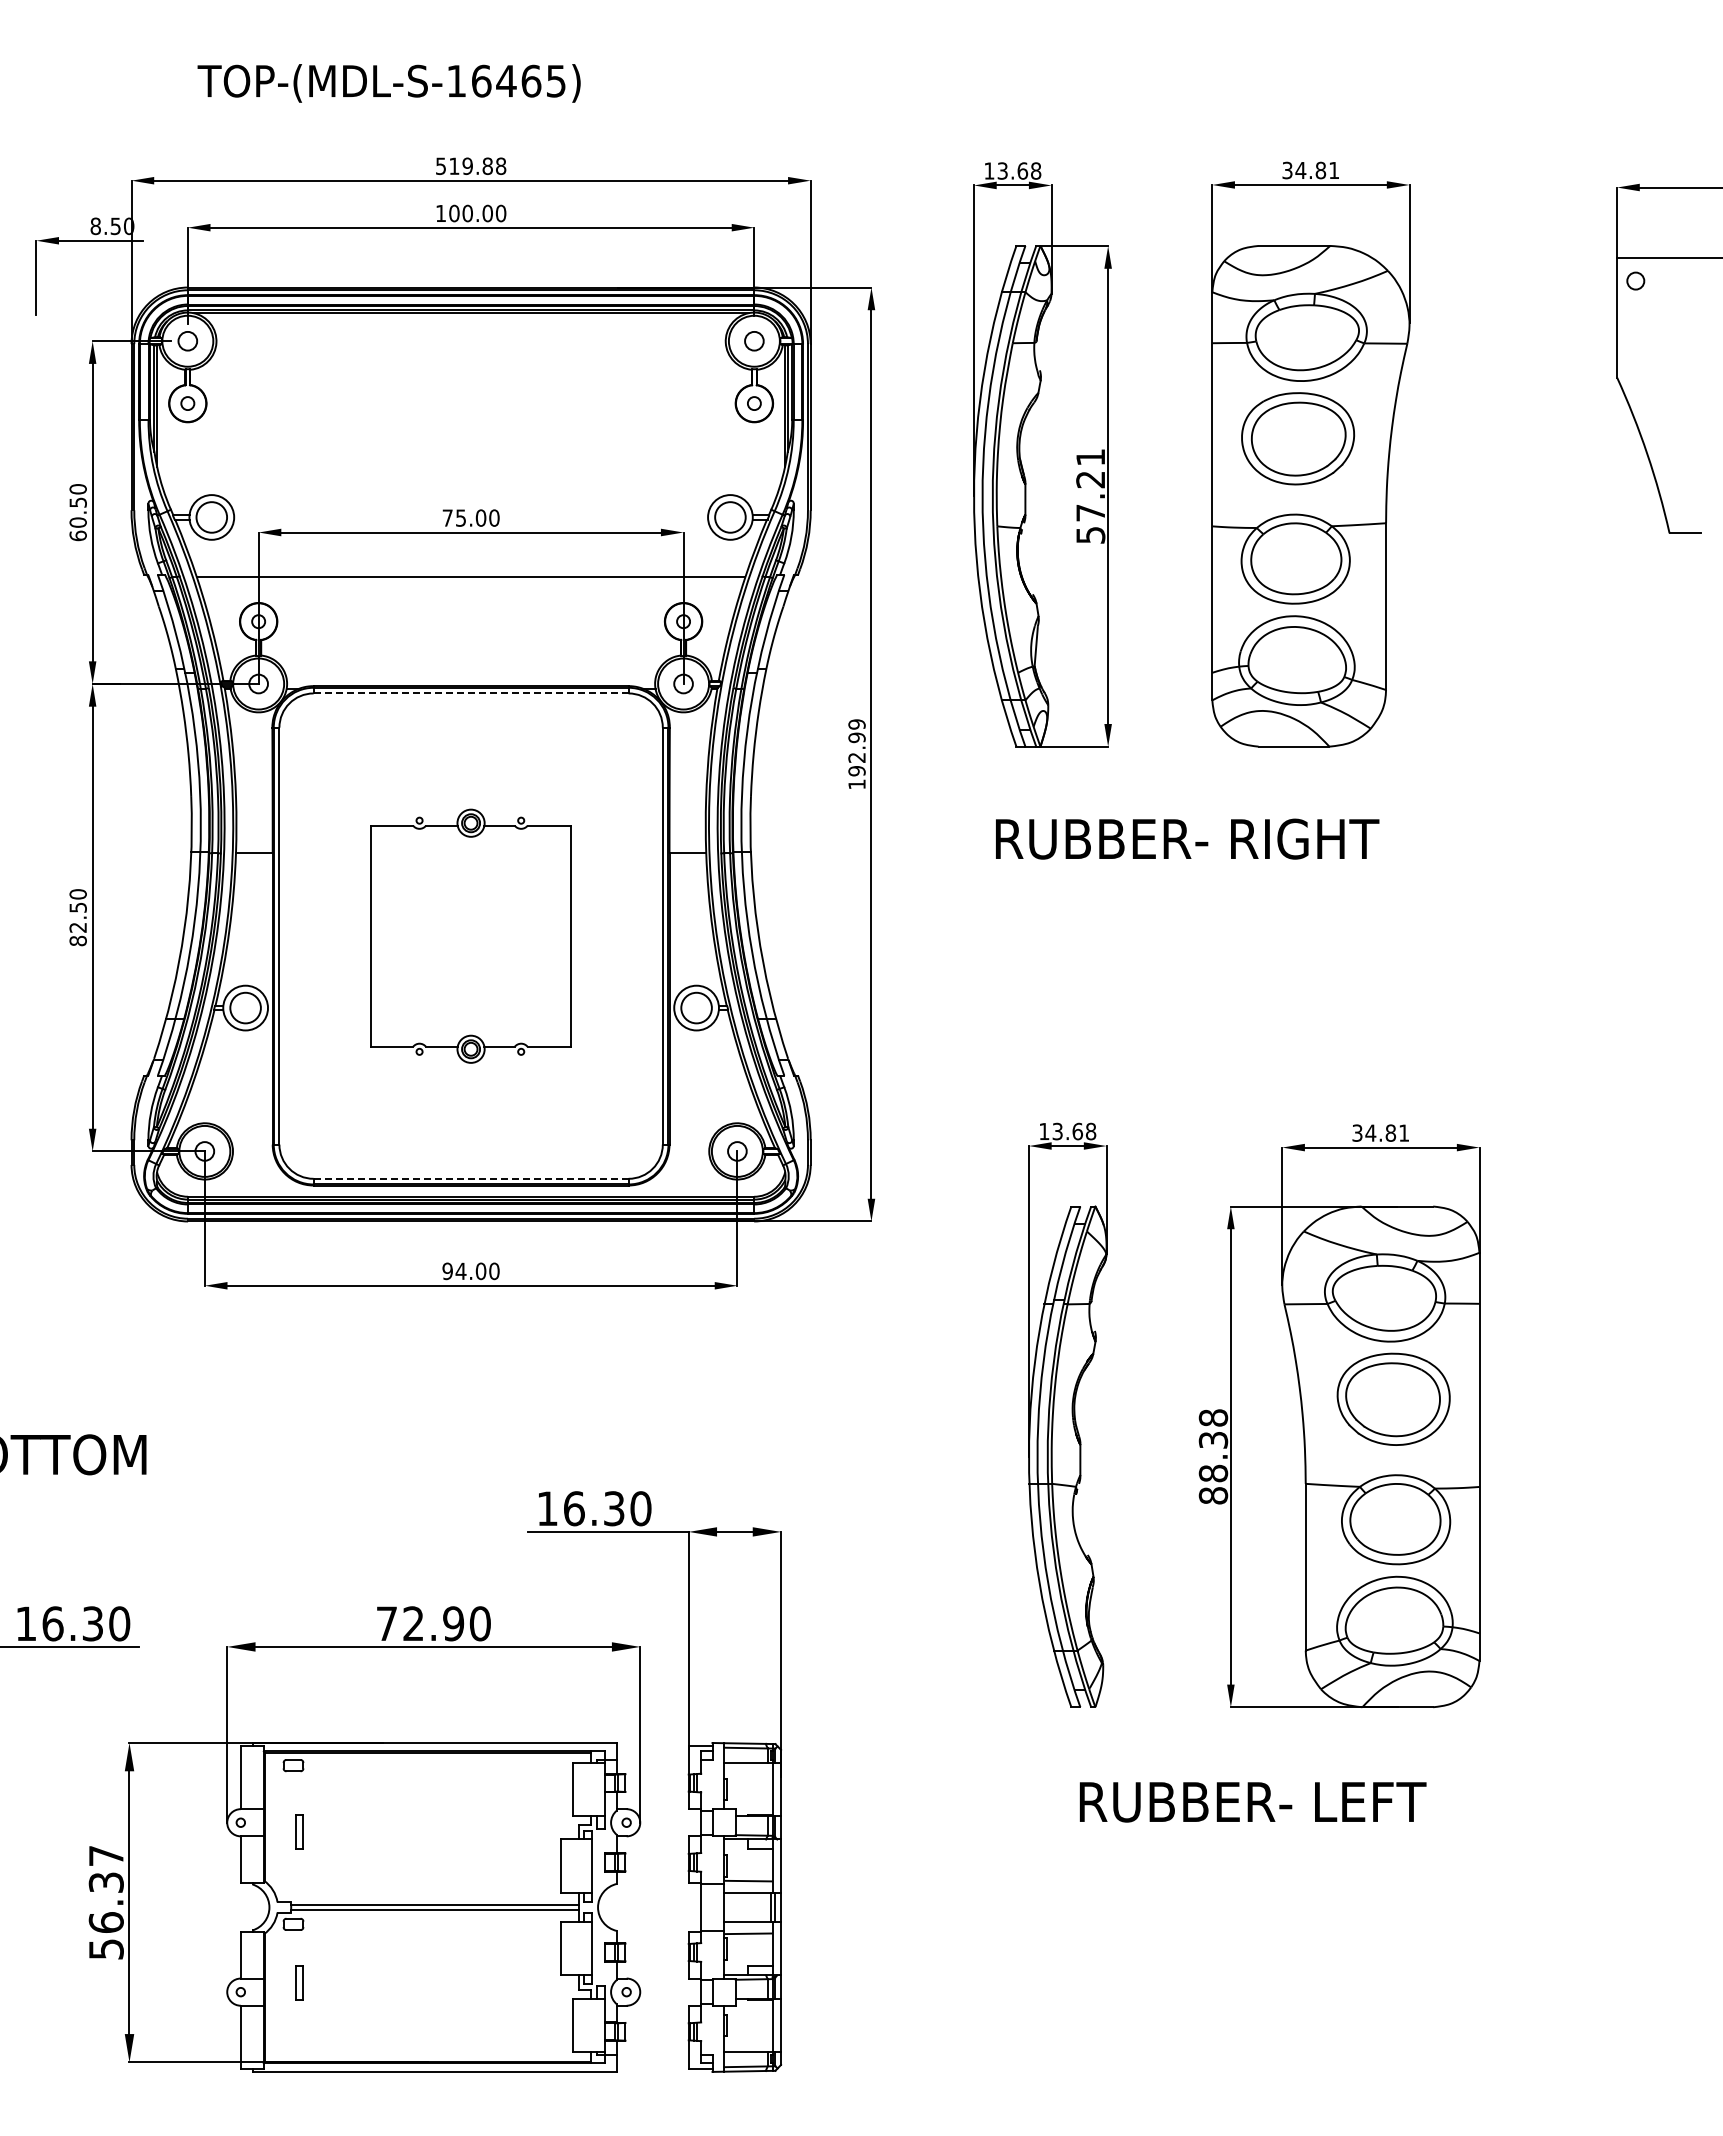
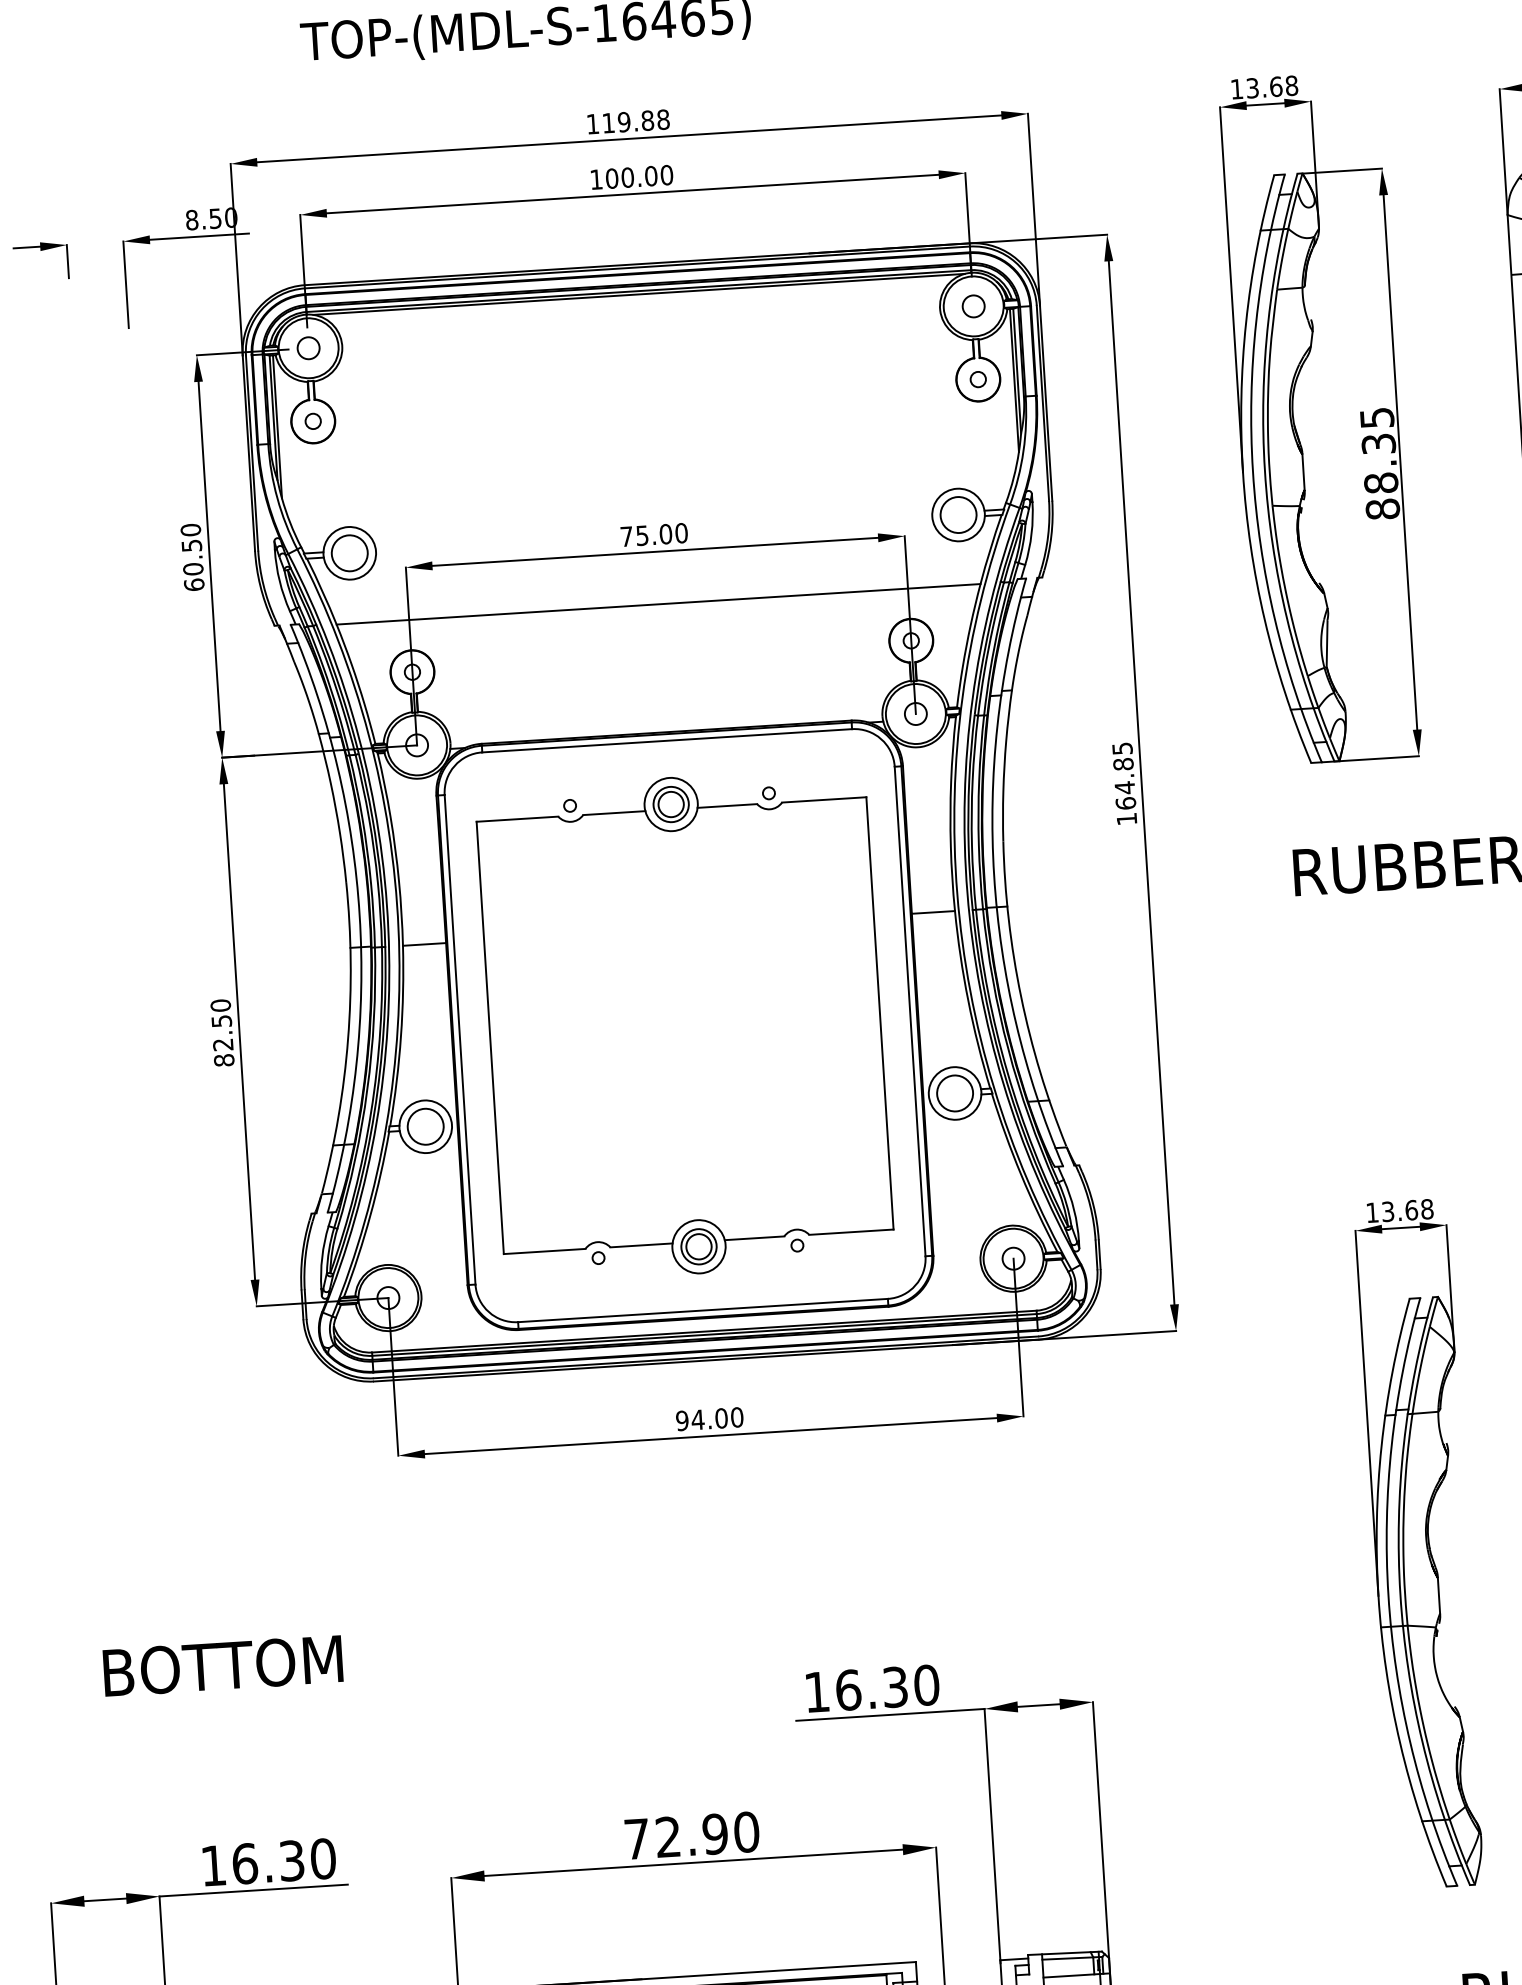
text: (440, 165) -> (592, 123), 519.88 -> 119.88
text: (1090, 496) -> (1379, 463), 57.21 -> 88.35
line: (471, 693) -> (667, 740), dashed -> solid
text: (856, 747) -> (1123, 775), 192.99 -> 164.85
part: (470, 936) -> (684, 1026), size x1.67
line: (471, 1178) -> (703, 1310), dashed -> solid

